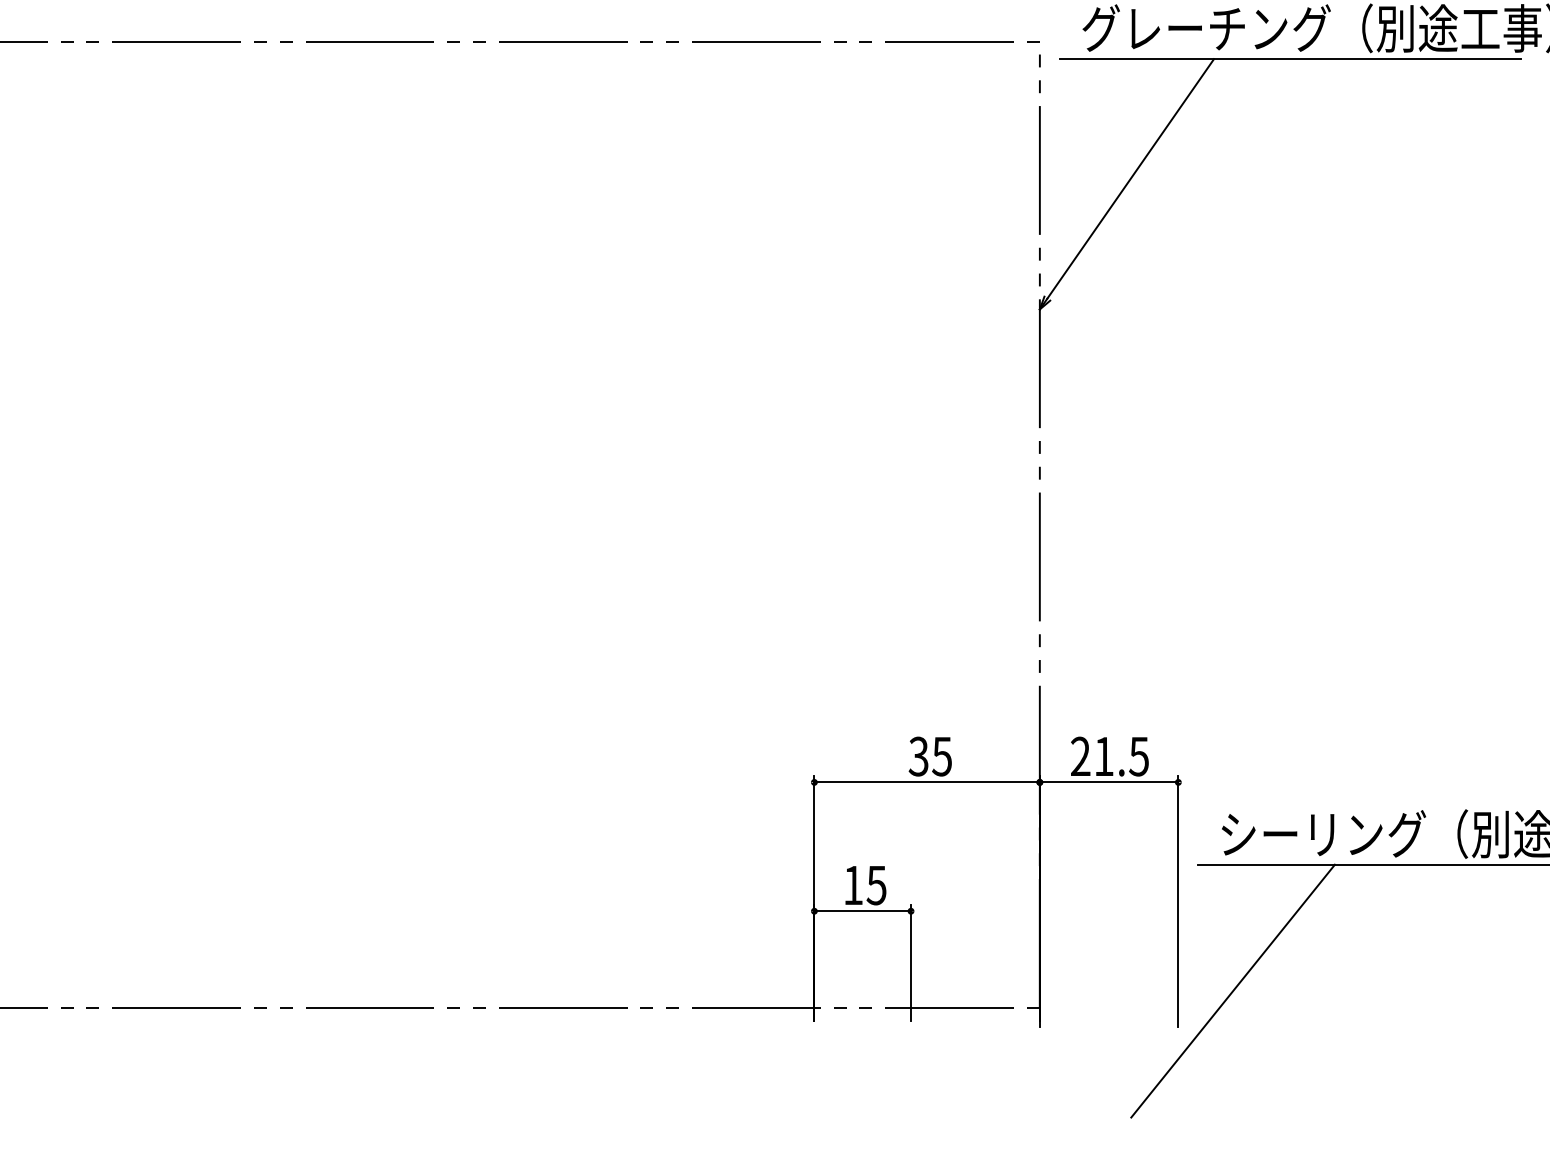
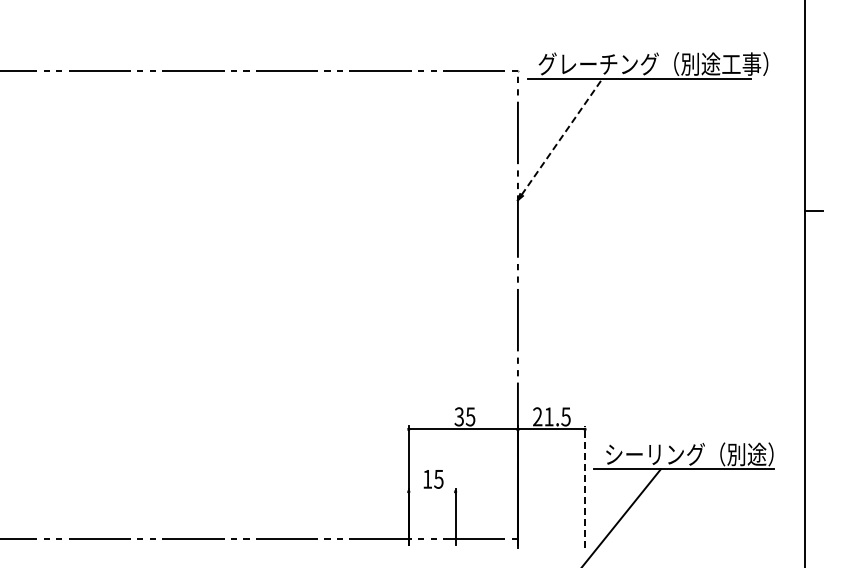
line: (1129, 179) -> (561, 137), solid -> dashed
line: (1179, 902) -> (585, 487), solid -> dashed
line: (861, 910) -> (431, 491), removed

